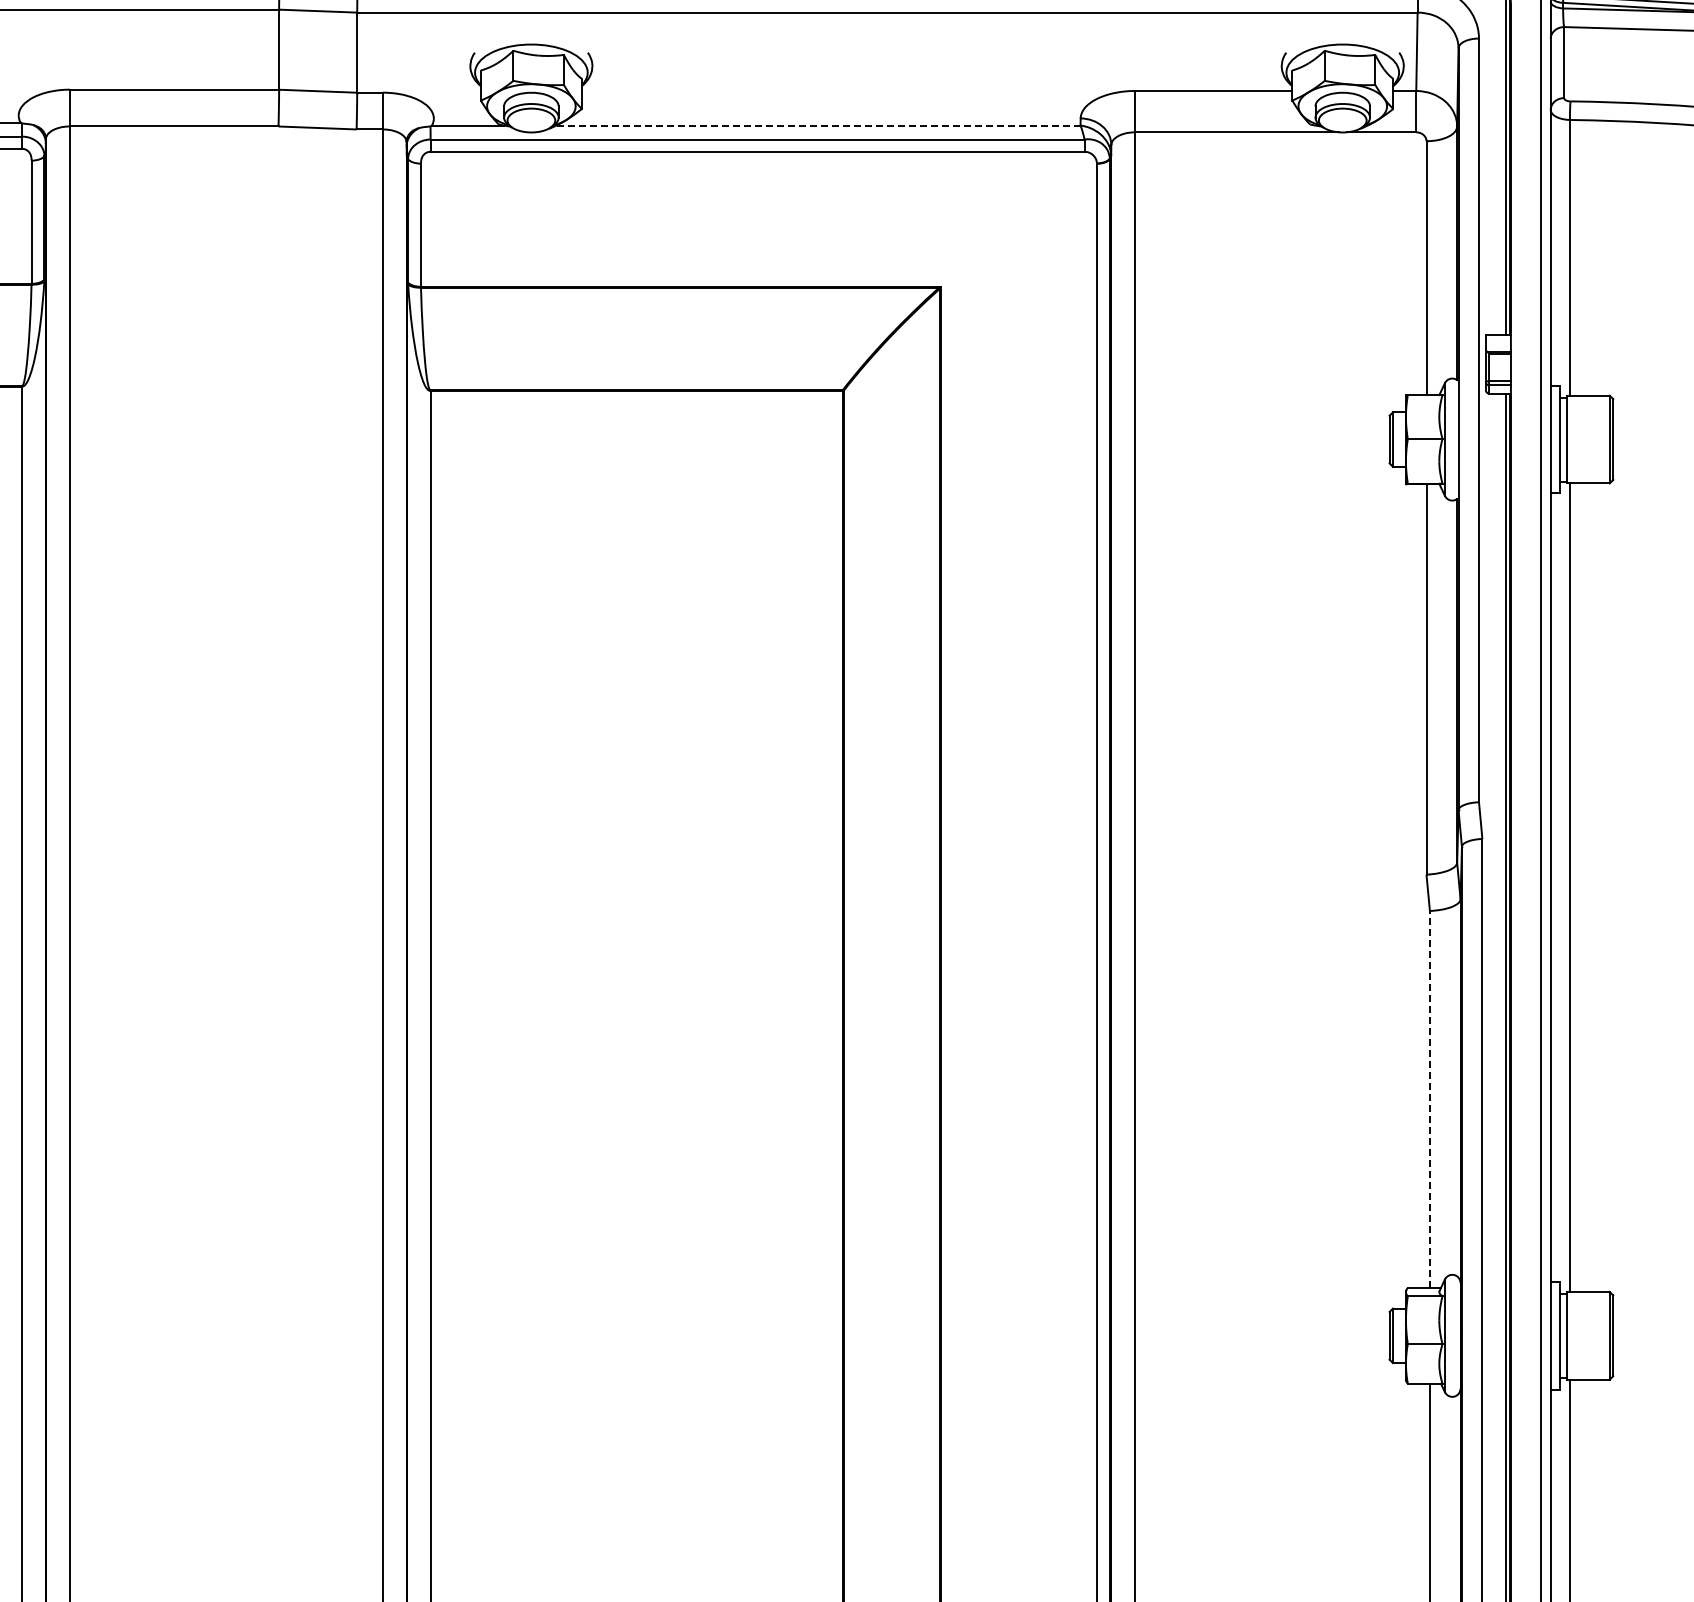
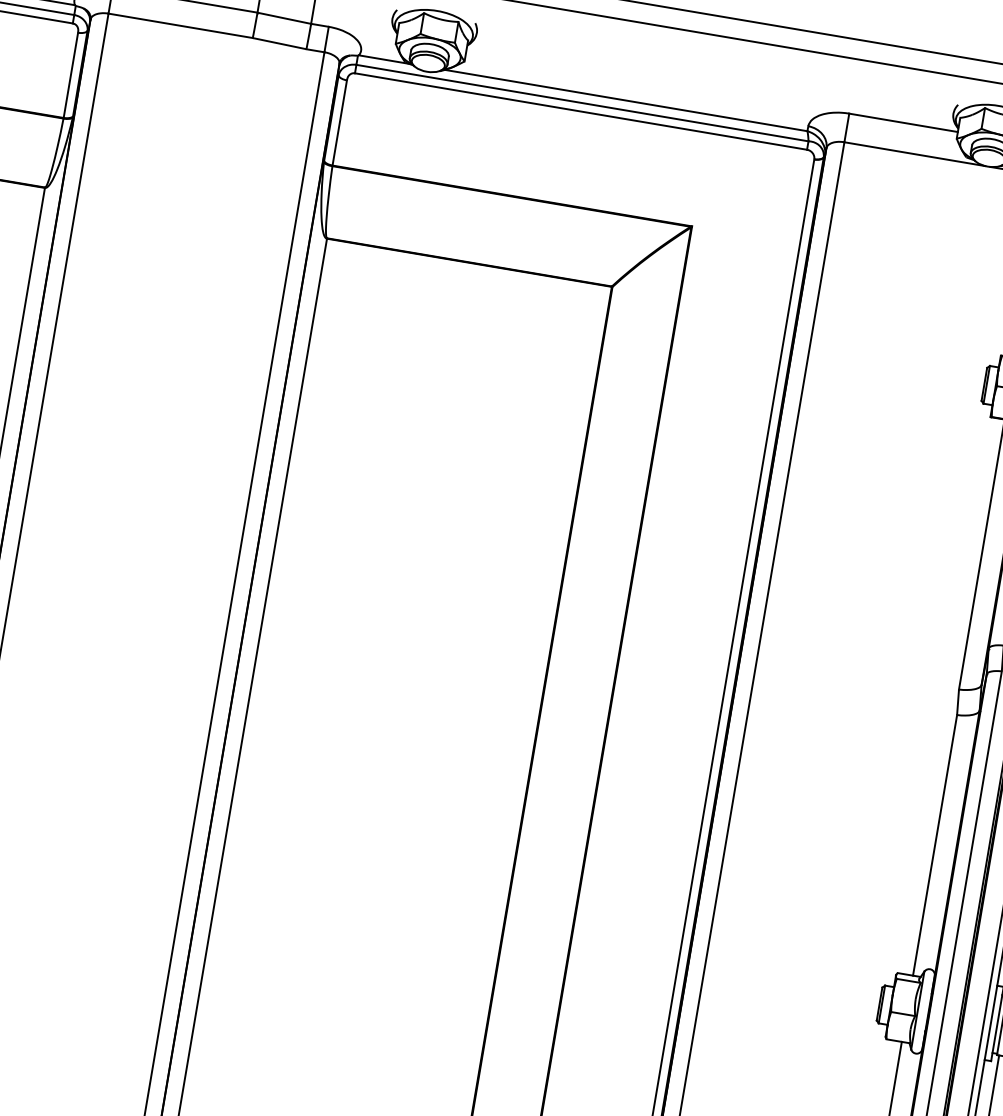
line: (817, 125) -> (625, 100), dashed -> solid
line: (1429, 1098) -> (934, 844), dashed -> solid

